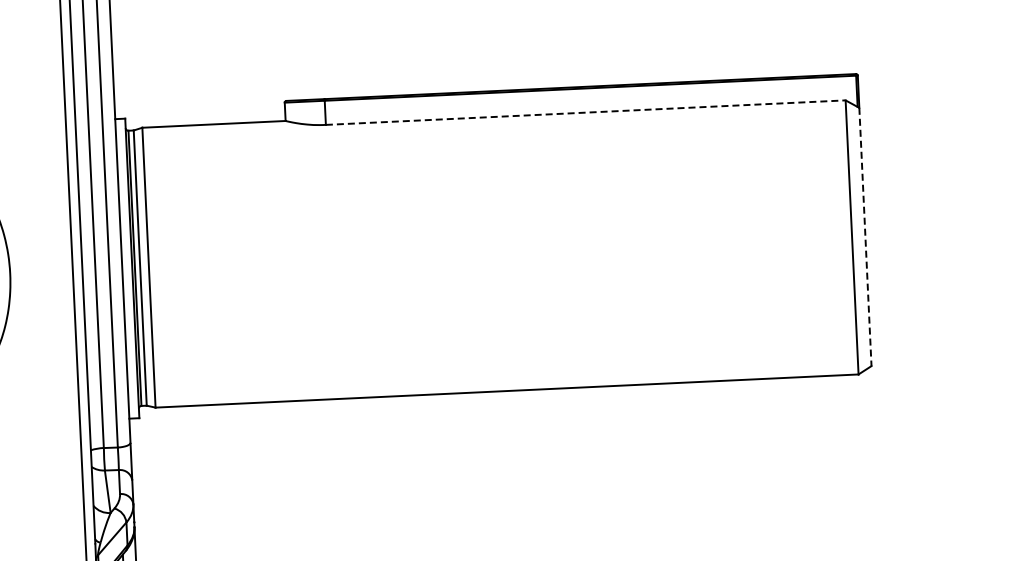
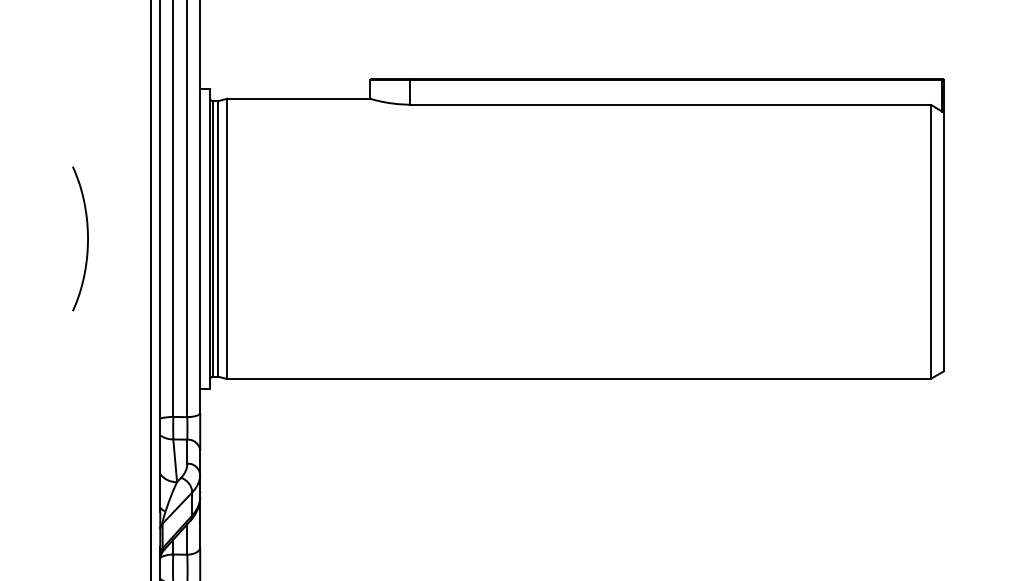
line: (586, 112) -> (671, 104), dashed -> solid
line: (865, 237) -> (944, 242), dashed -> solid

